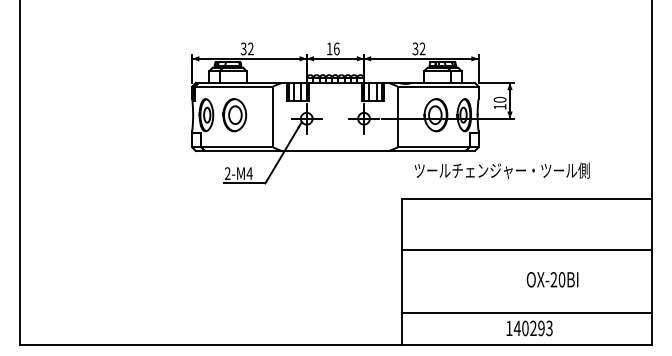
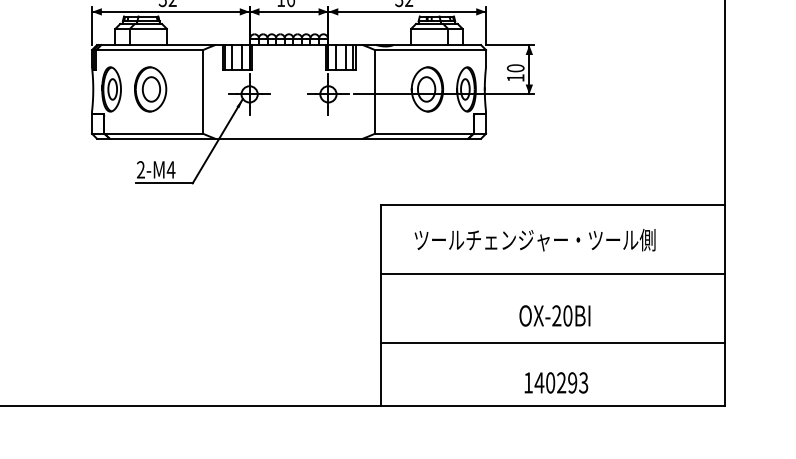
text: (501, 170) -> (534, 239), moved
text: (552, 279) -> (554, 315), moved
line: (526, 312) -> (552, 343), moved

